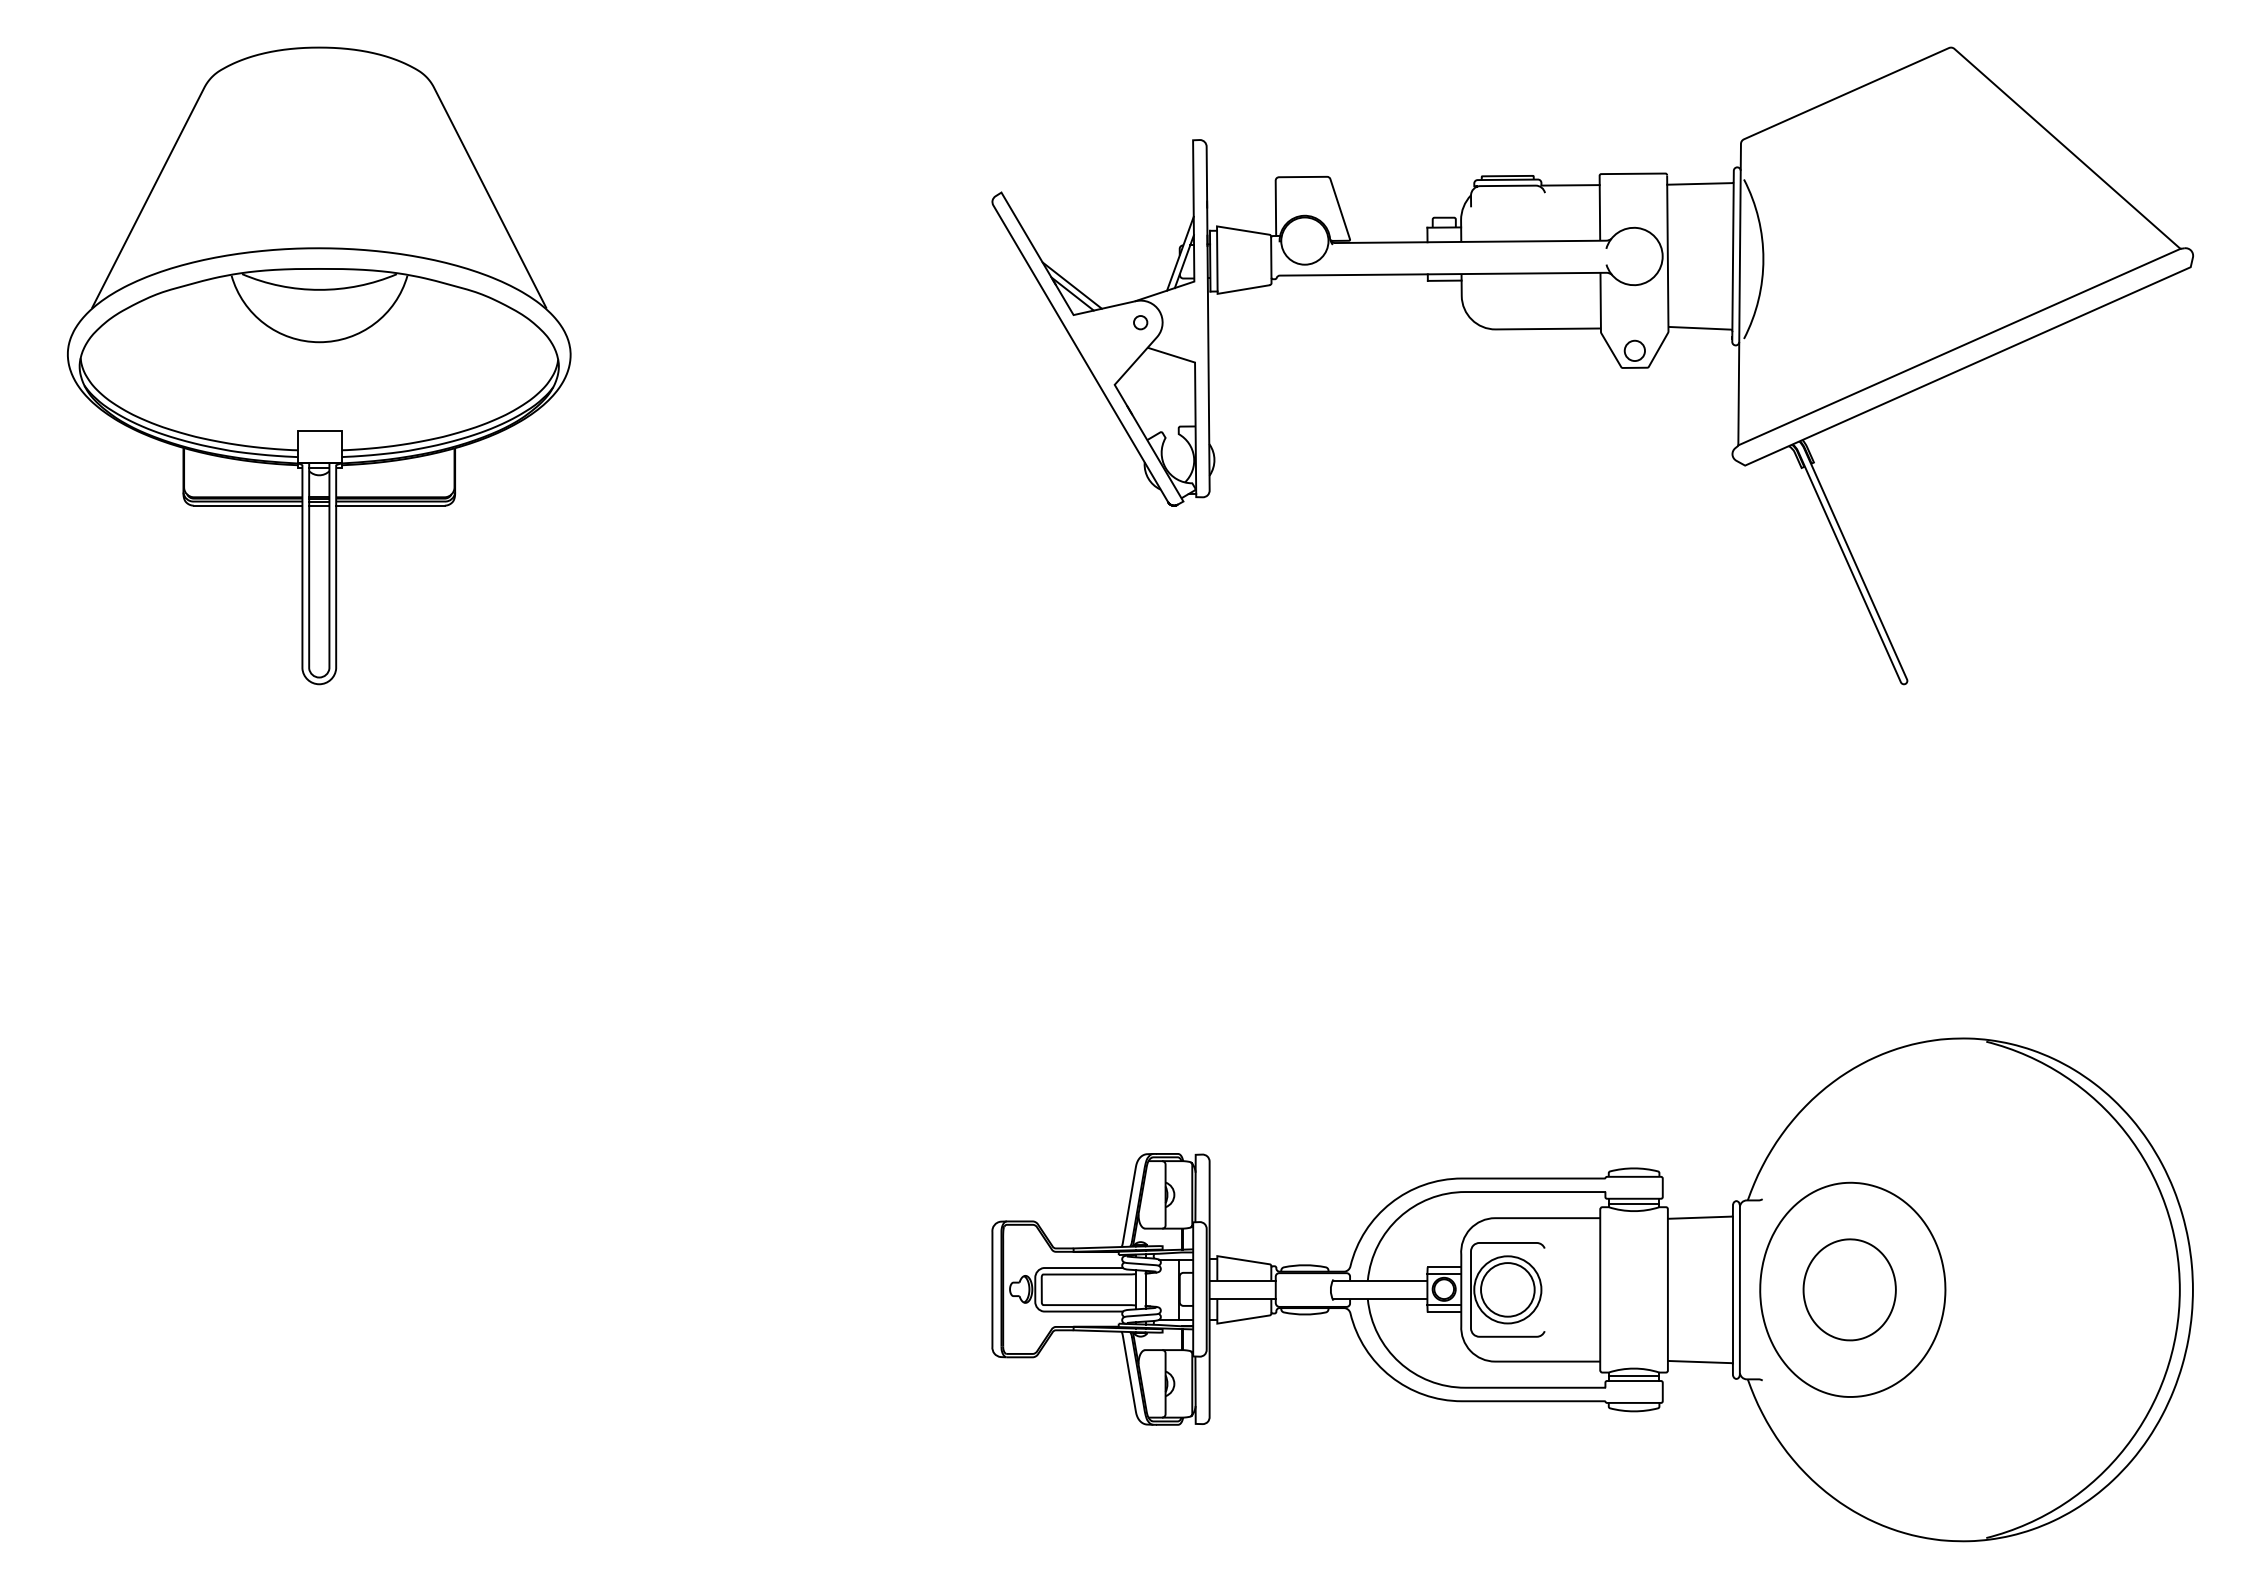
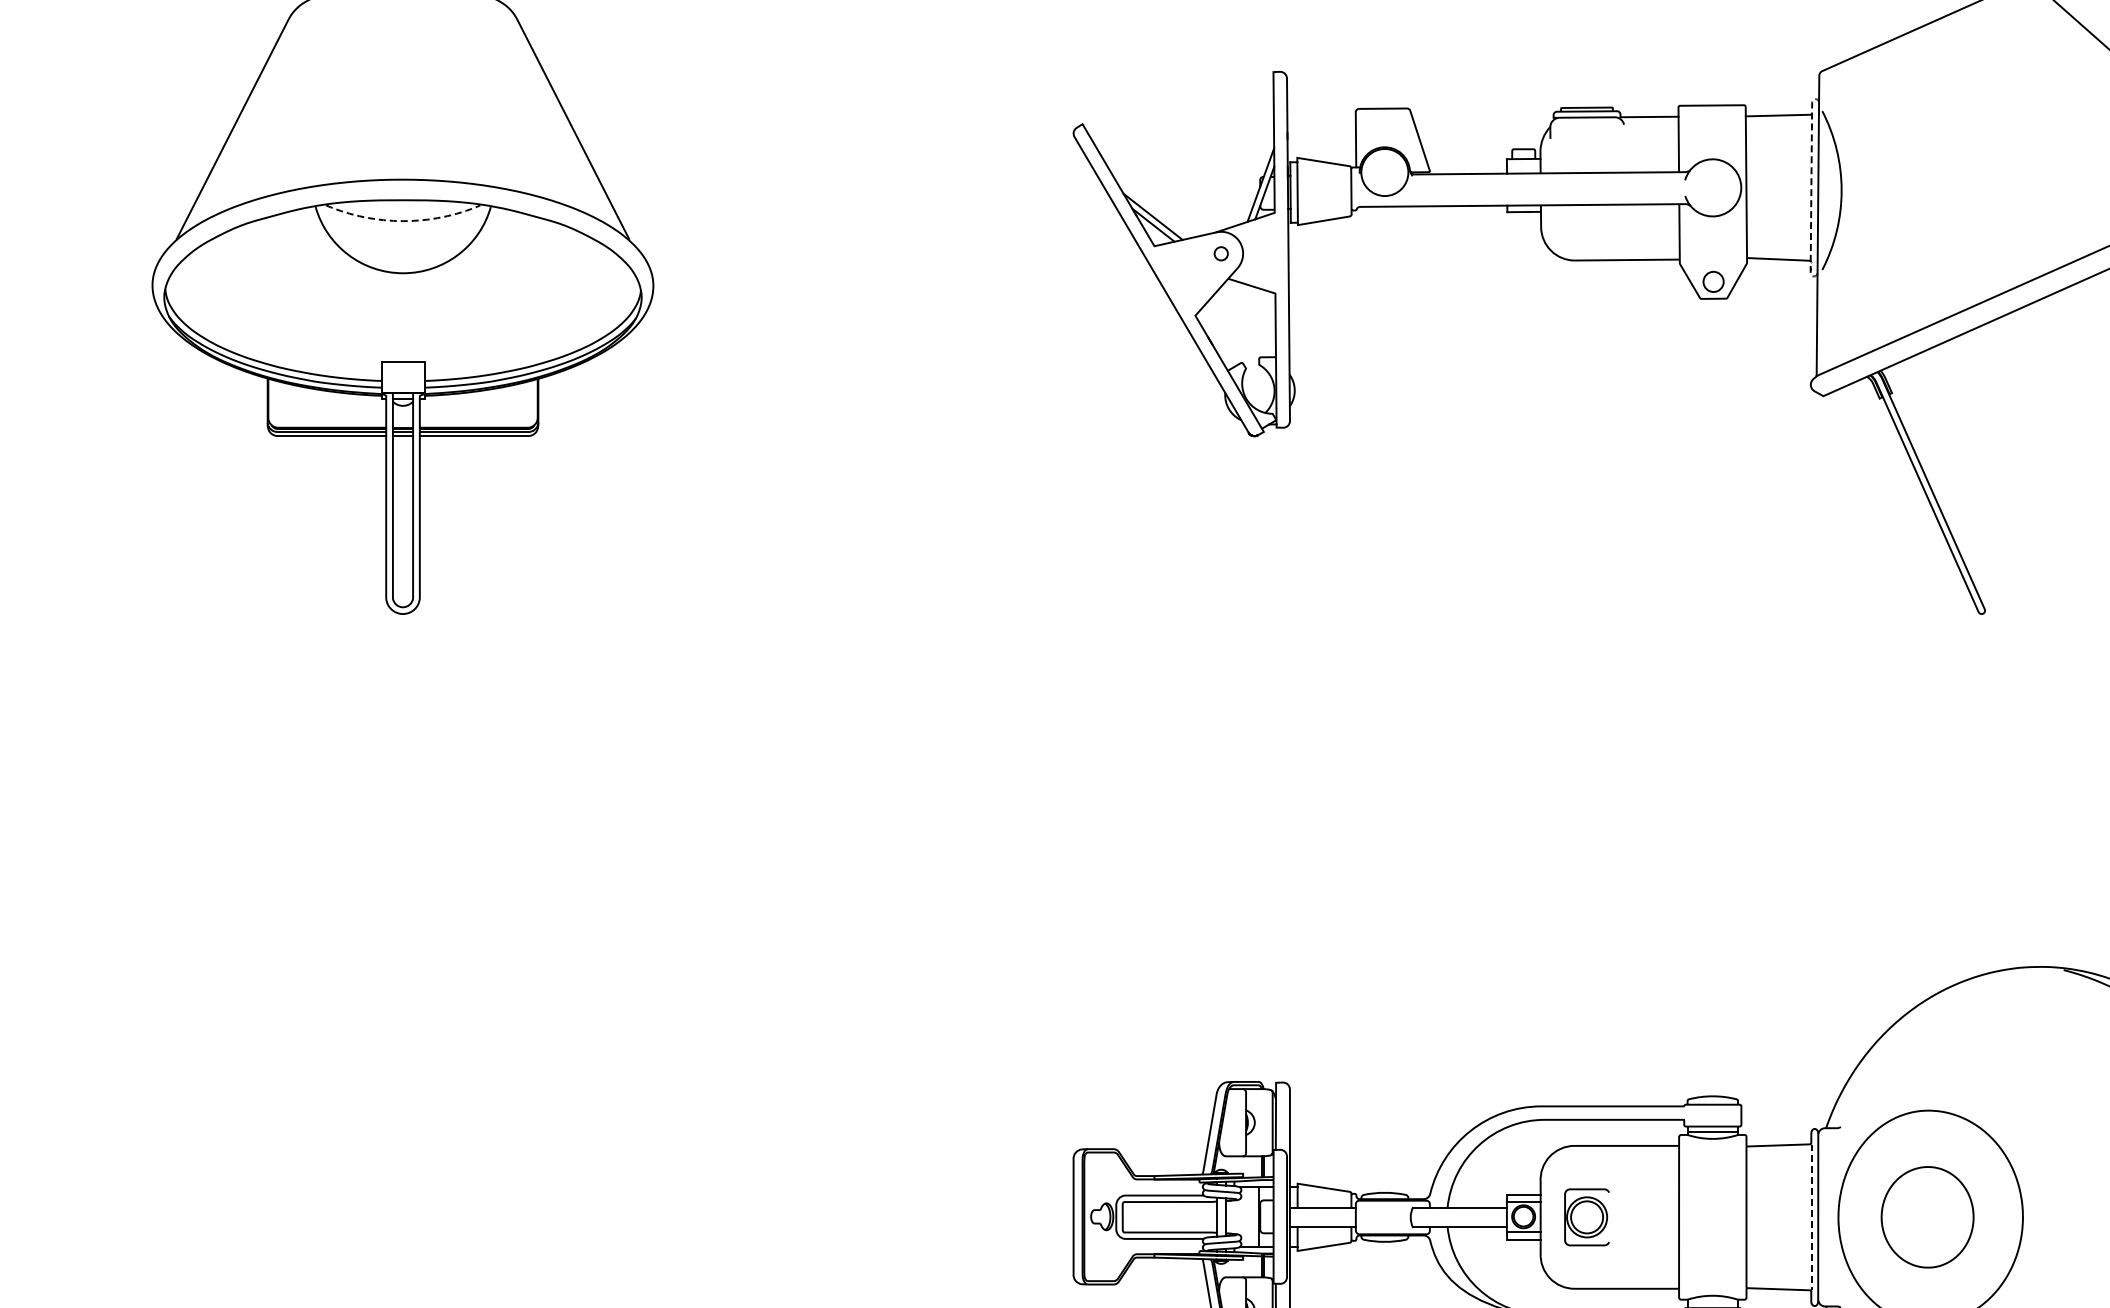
line: (1733, 256) -> (1811, 187), solid -> dashed
arc: (319, 289) -> (403, 220), solid -> dashed
part: (1507, 1289) -> (1586, 1216), size x0.6
line: (1733, 1290) -> (1811, 1217), solid -> dashed
line: (1633, 1375) -> (1712, 1302), removed

